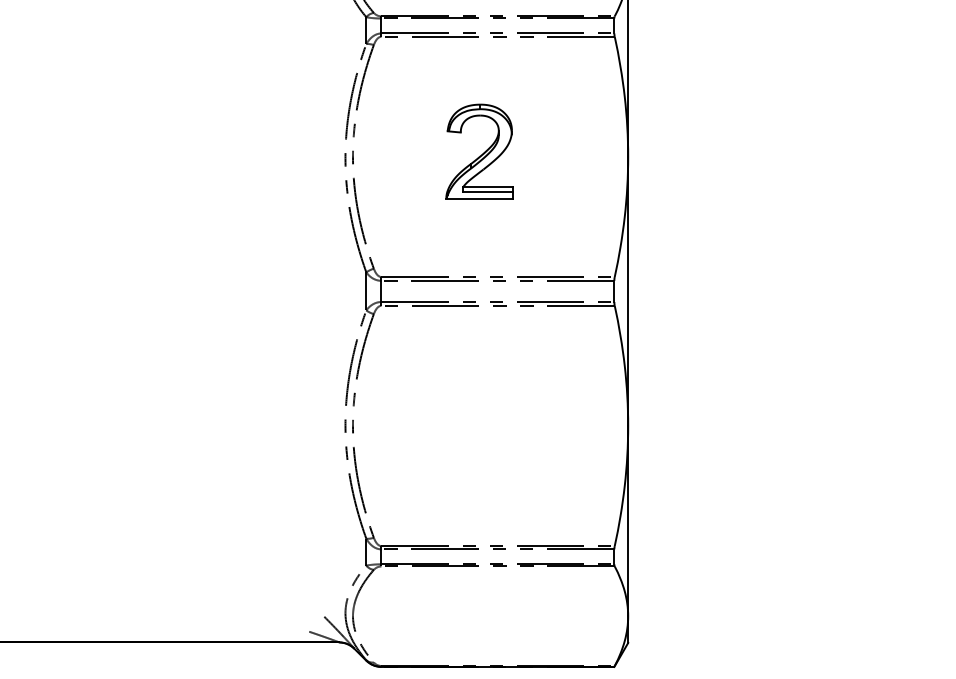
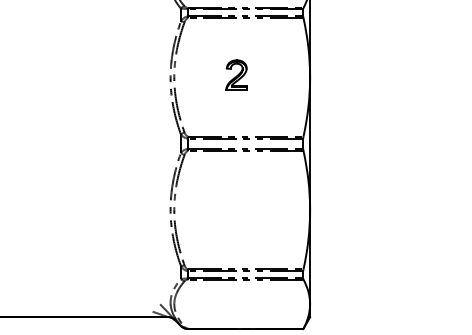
part: (479, 151) -> (236, 74), size x0.62

